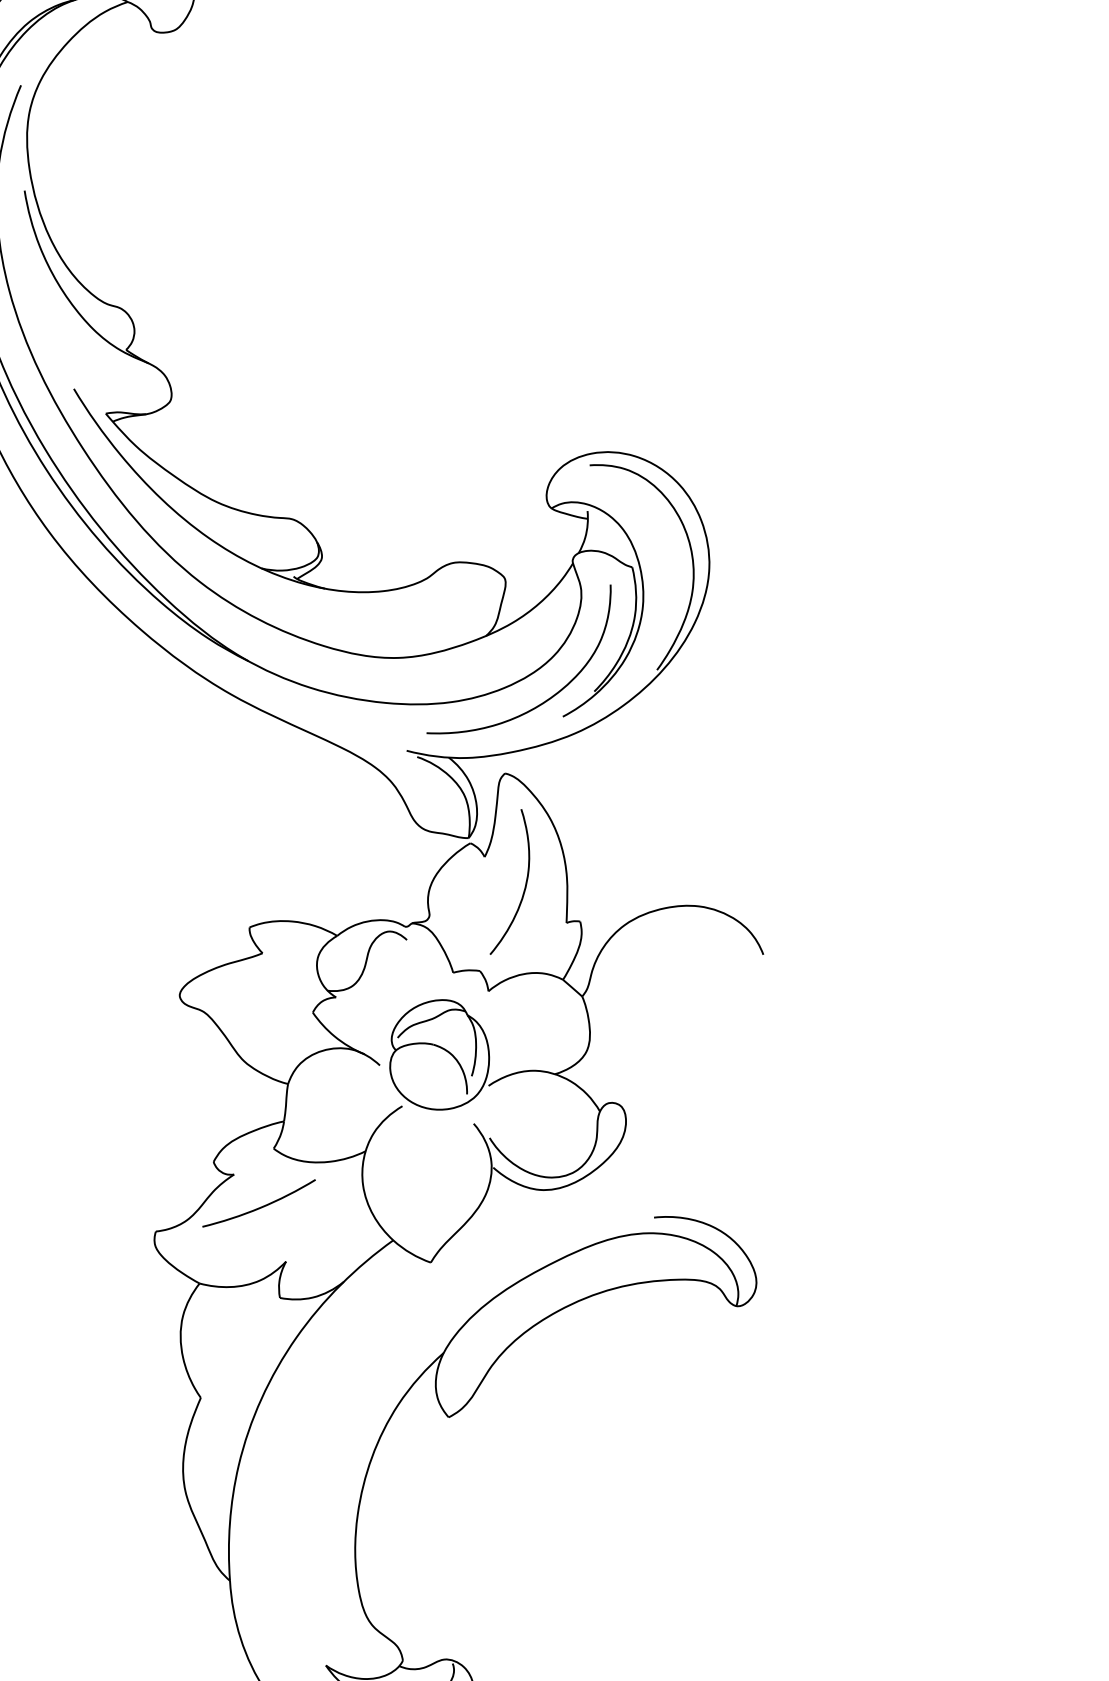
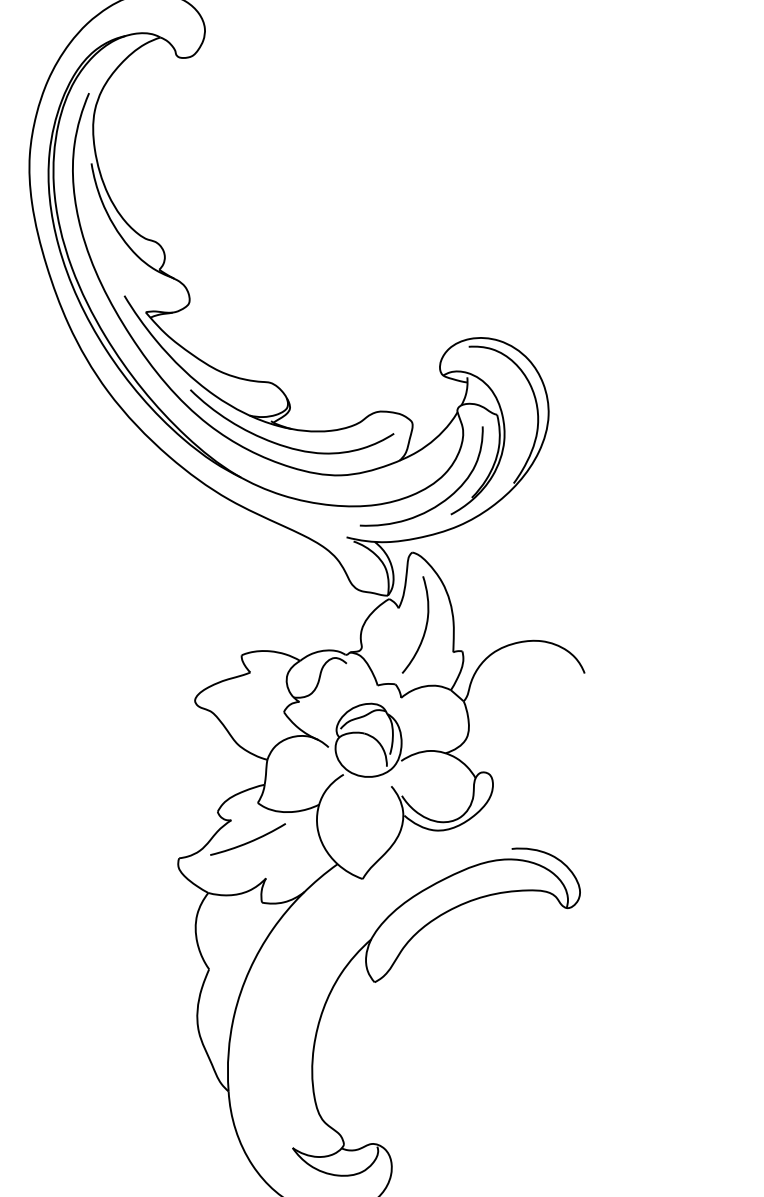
curve: (315, 613) -> (285, 445), added

